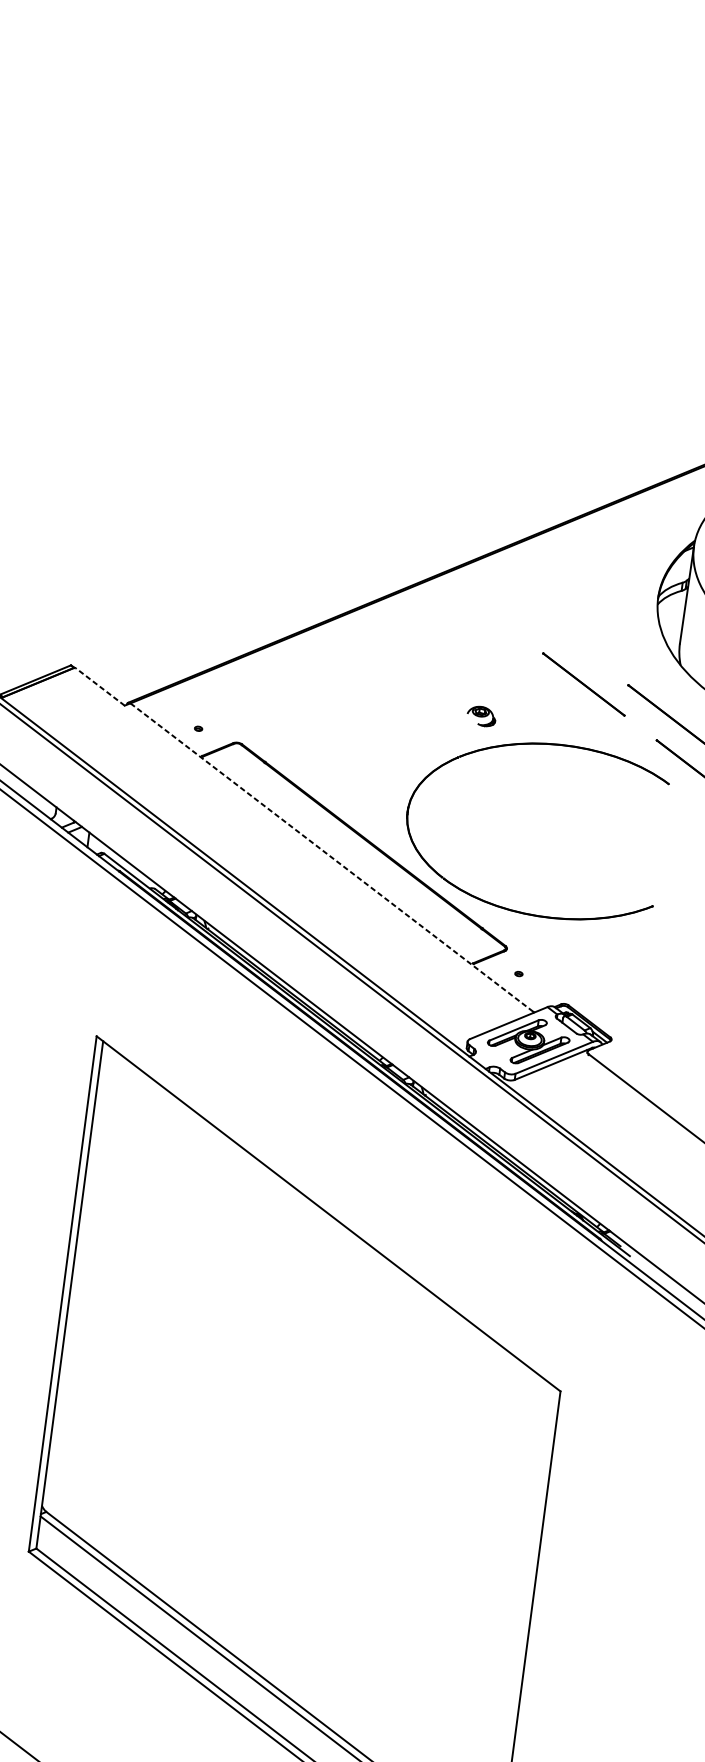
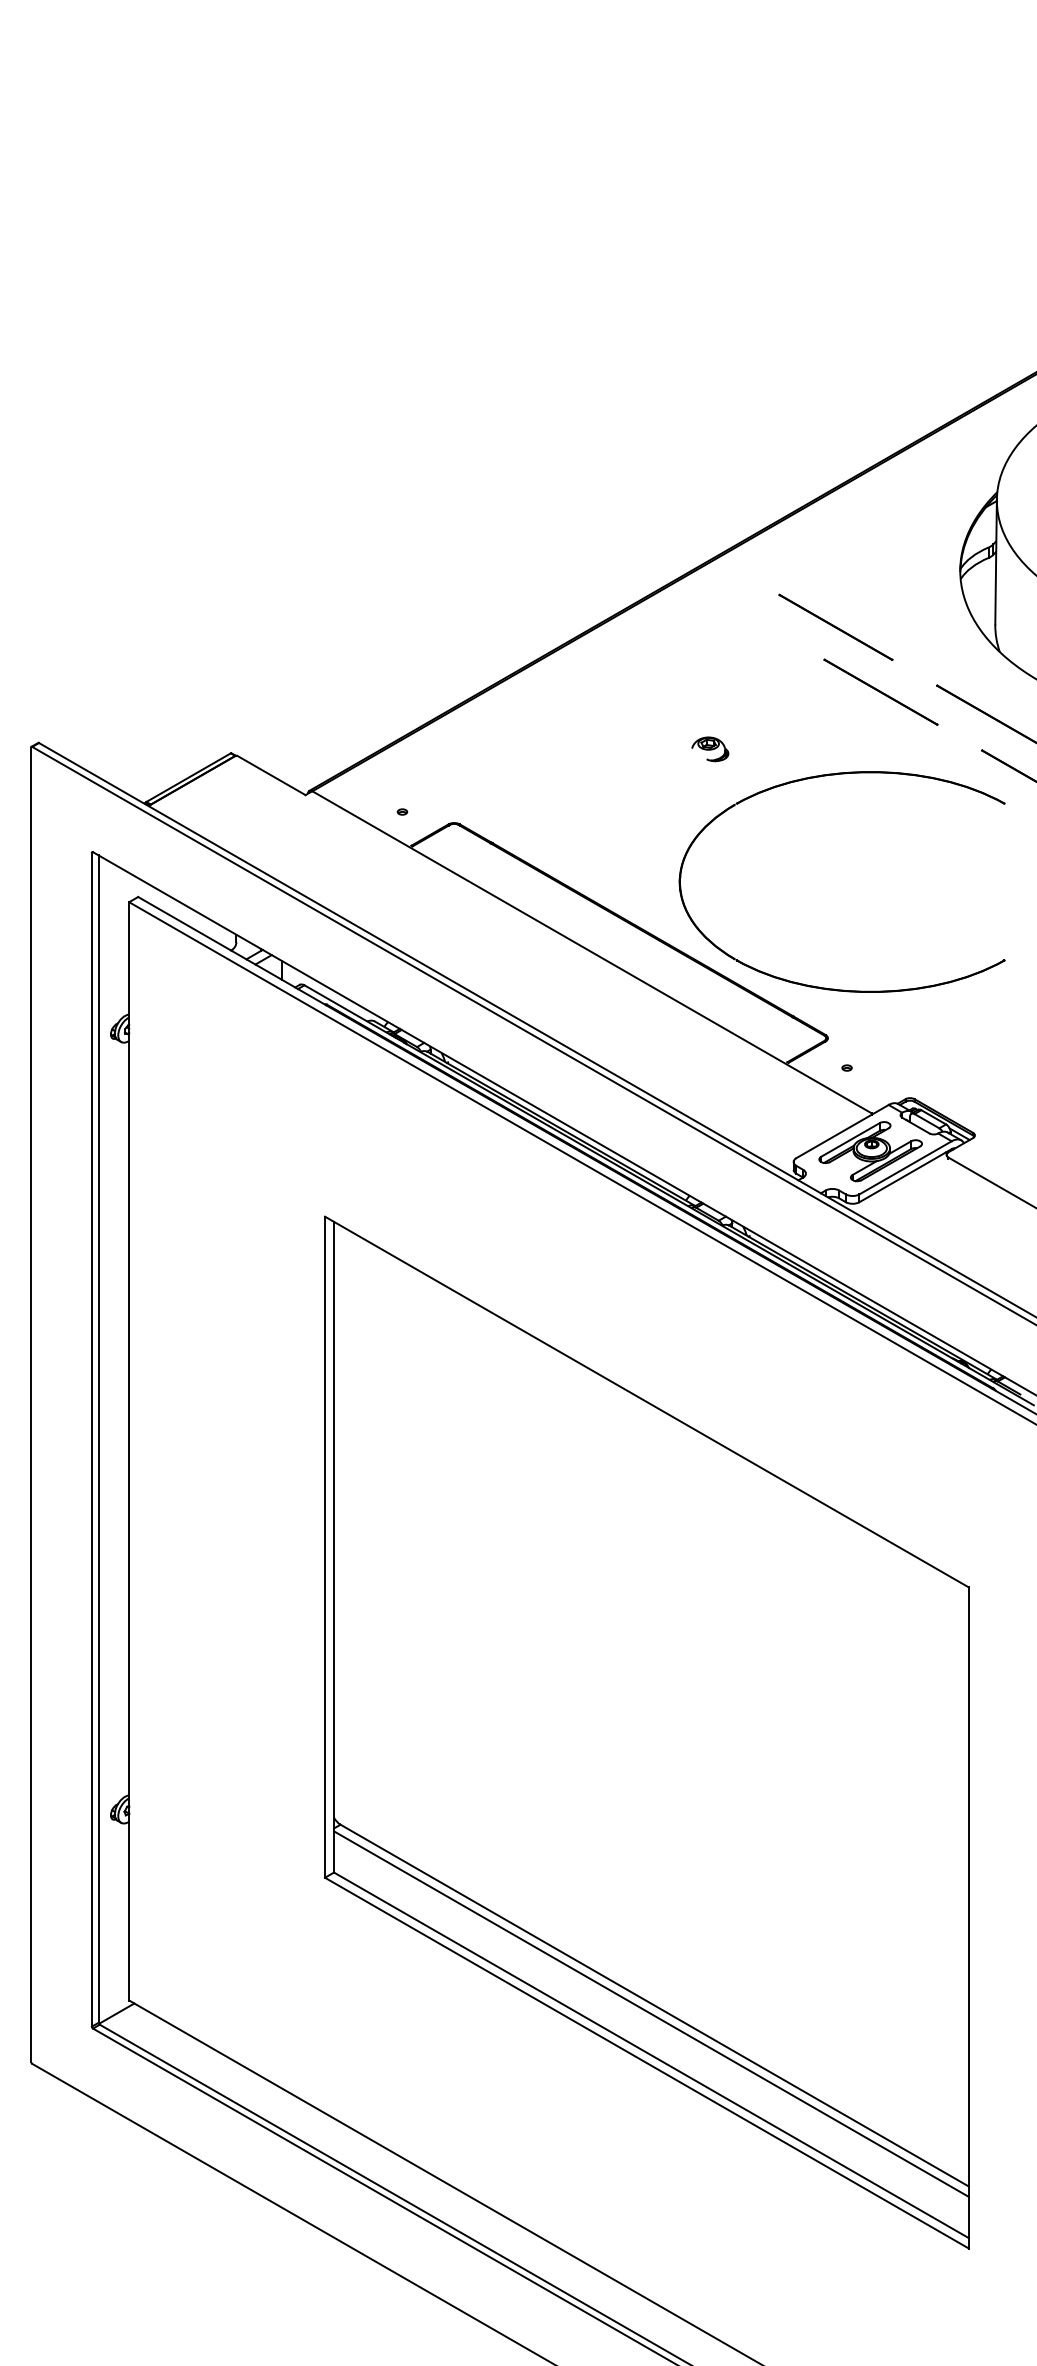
line: (555, 628) -> (835, 626), added
line: (100, 686) -> (271, 775), dashed -> solid
part: (481, 716) -> (710, 749), moved
line: (332, 857) -> (592, 952), dashed -> solid

